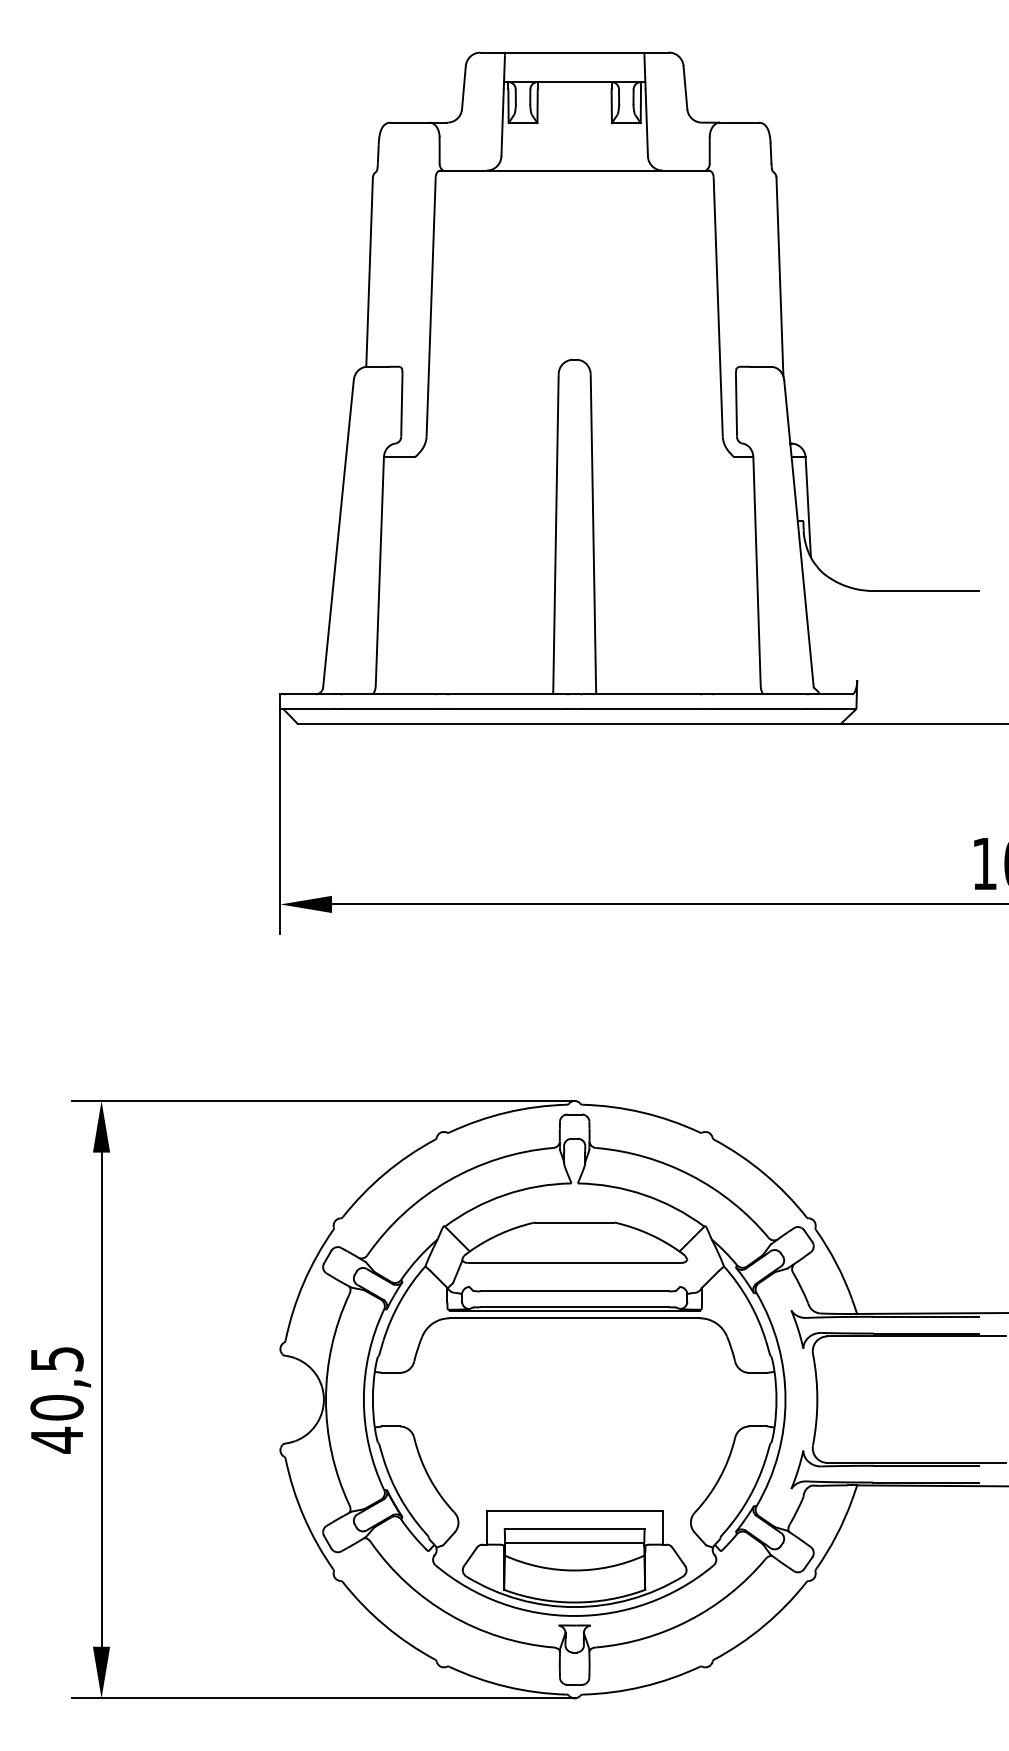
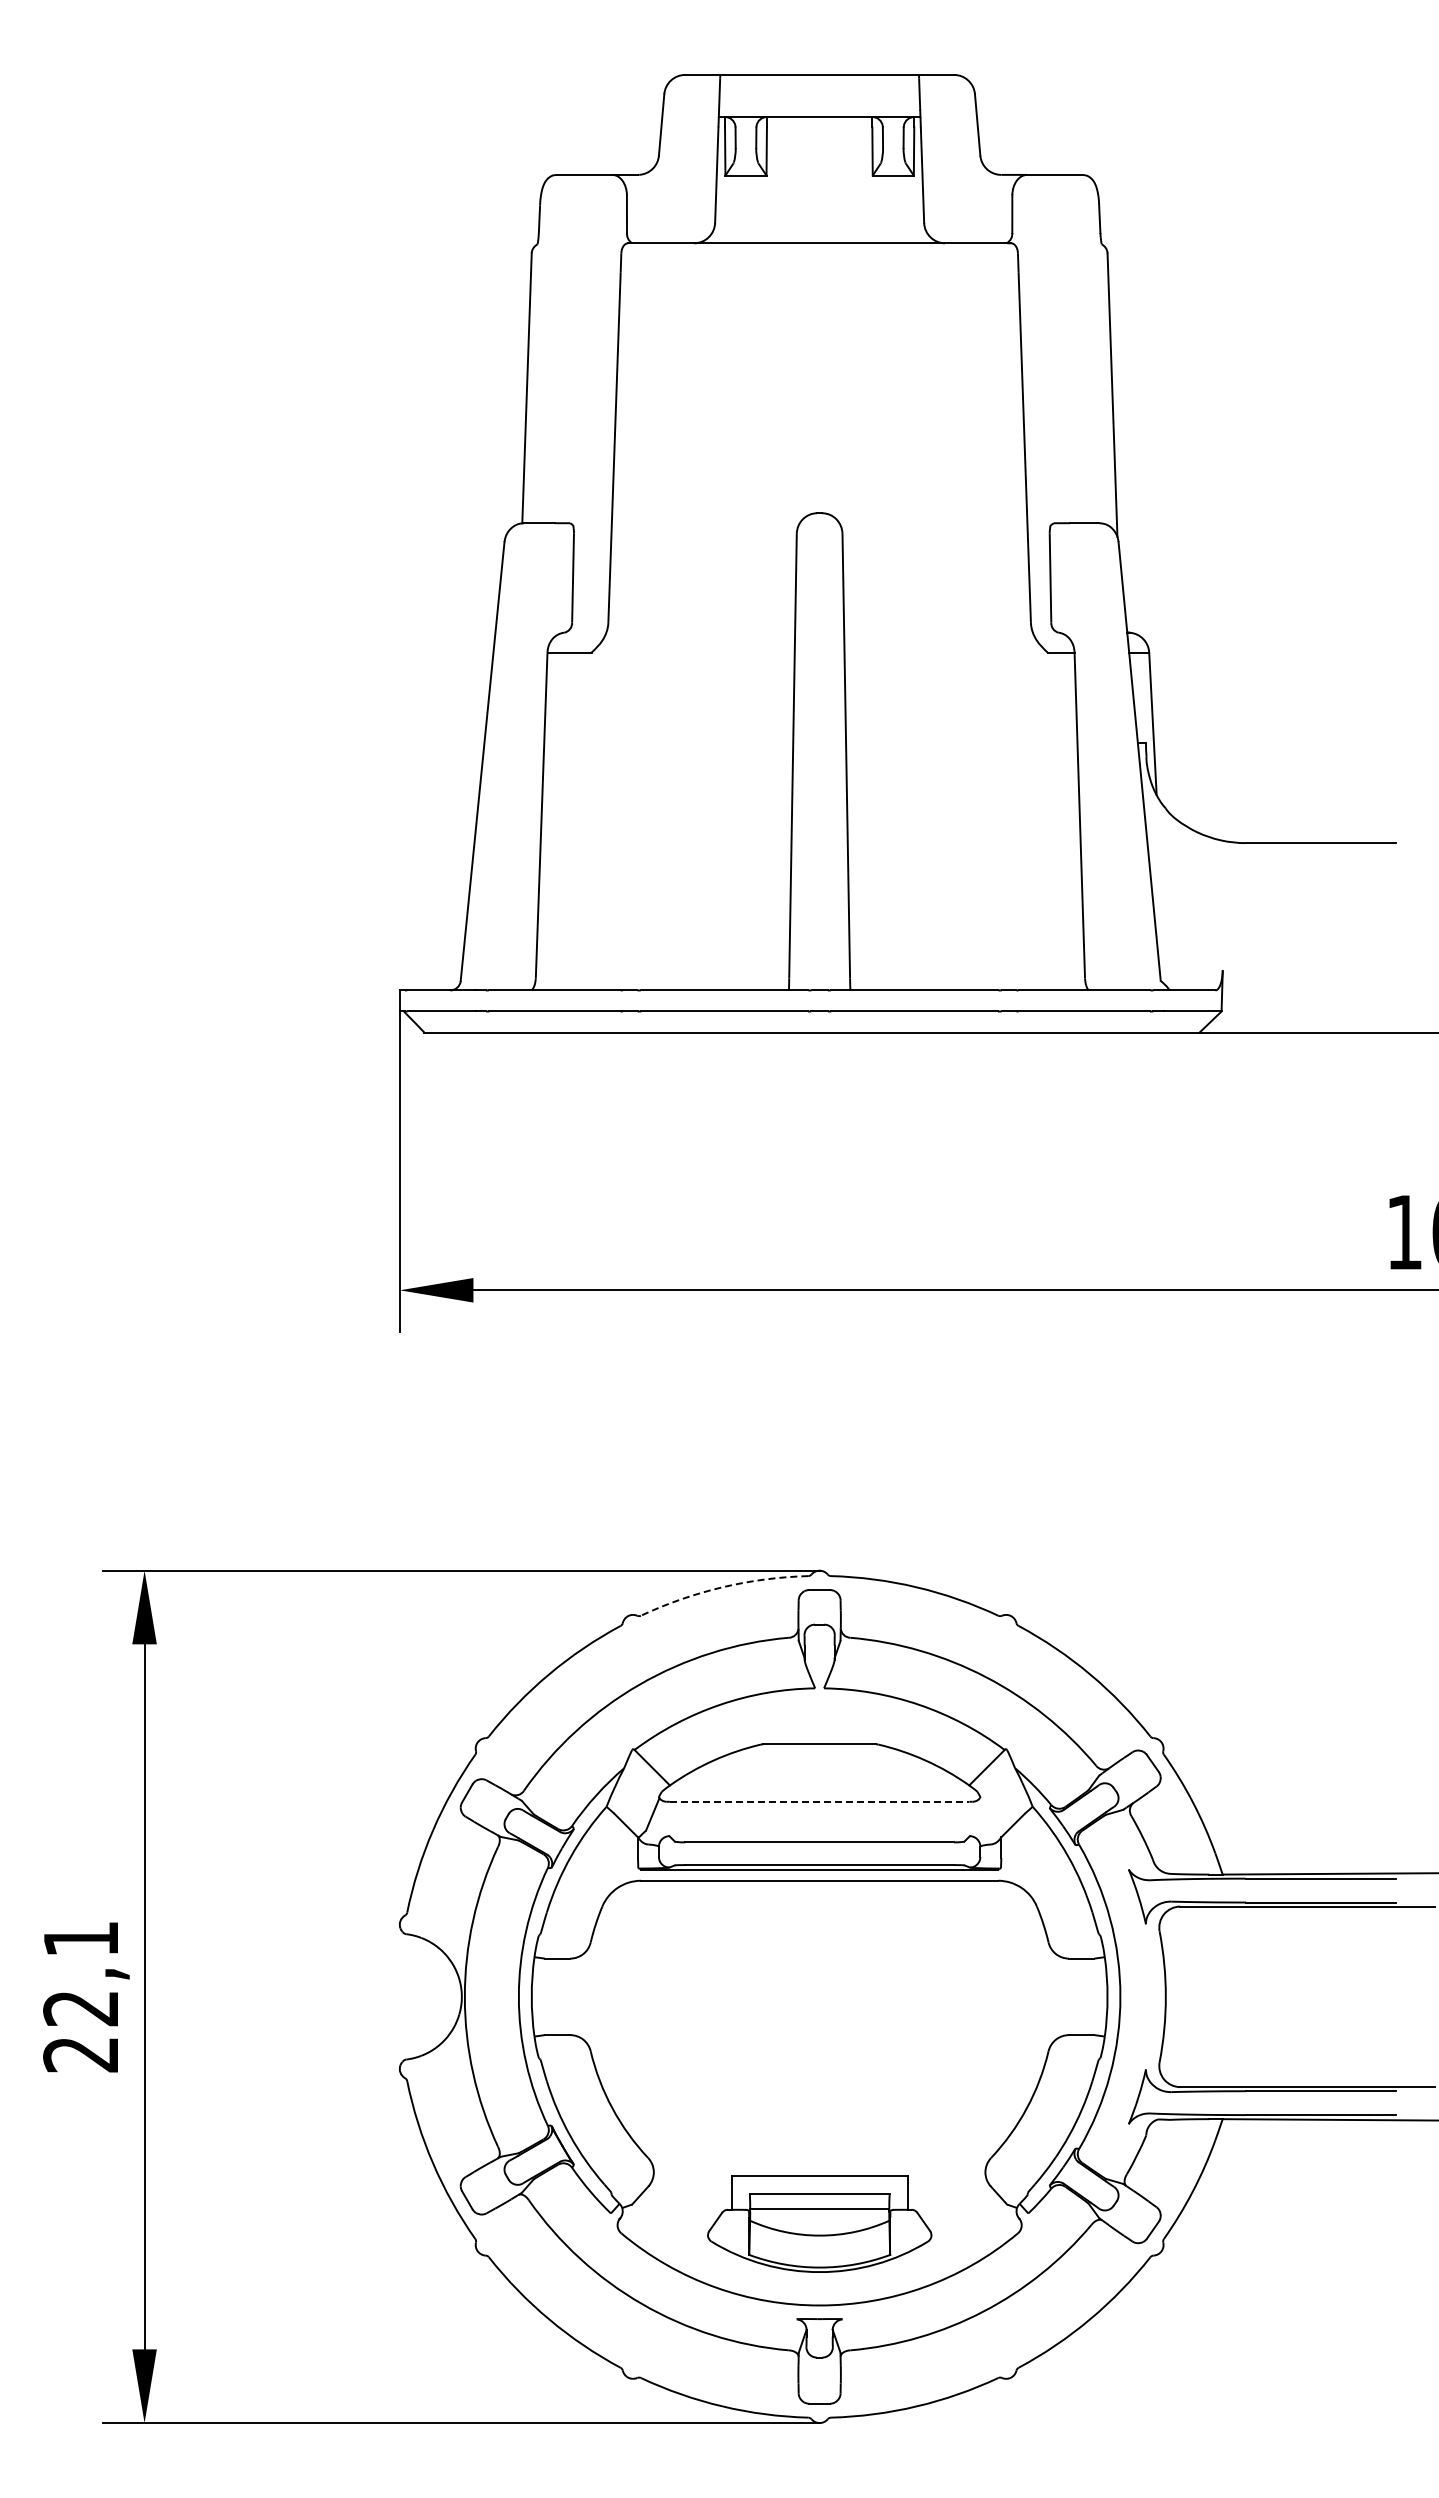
arc: (506, 1112) -> (722, 1587), solid -> dashed
line: (574, 1262) -> (819, 1801), solid -> dashed
text: (57, 1400) -> (81, 1998), 40,5 -> 22,1
part: (574, 1558) -> (819, 2223), size x0.7

